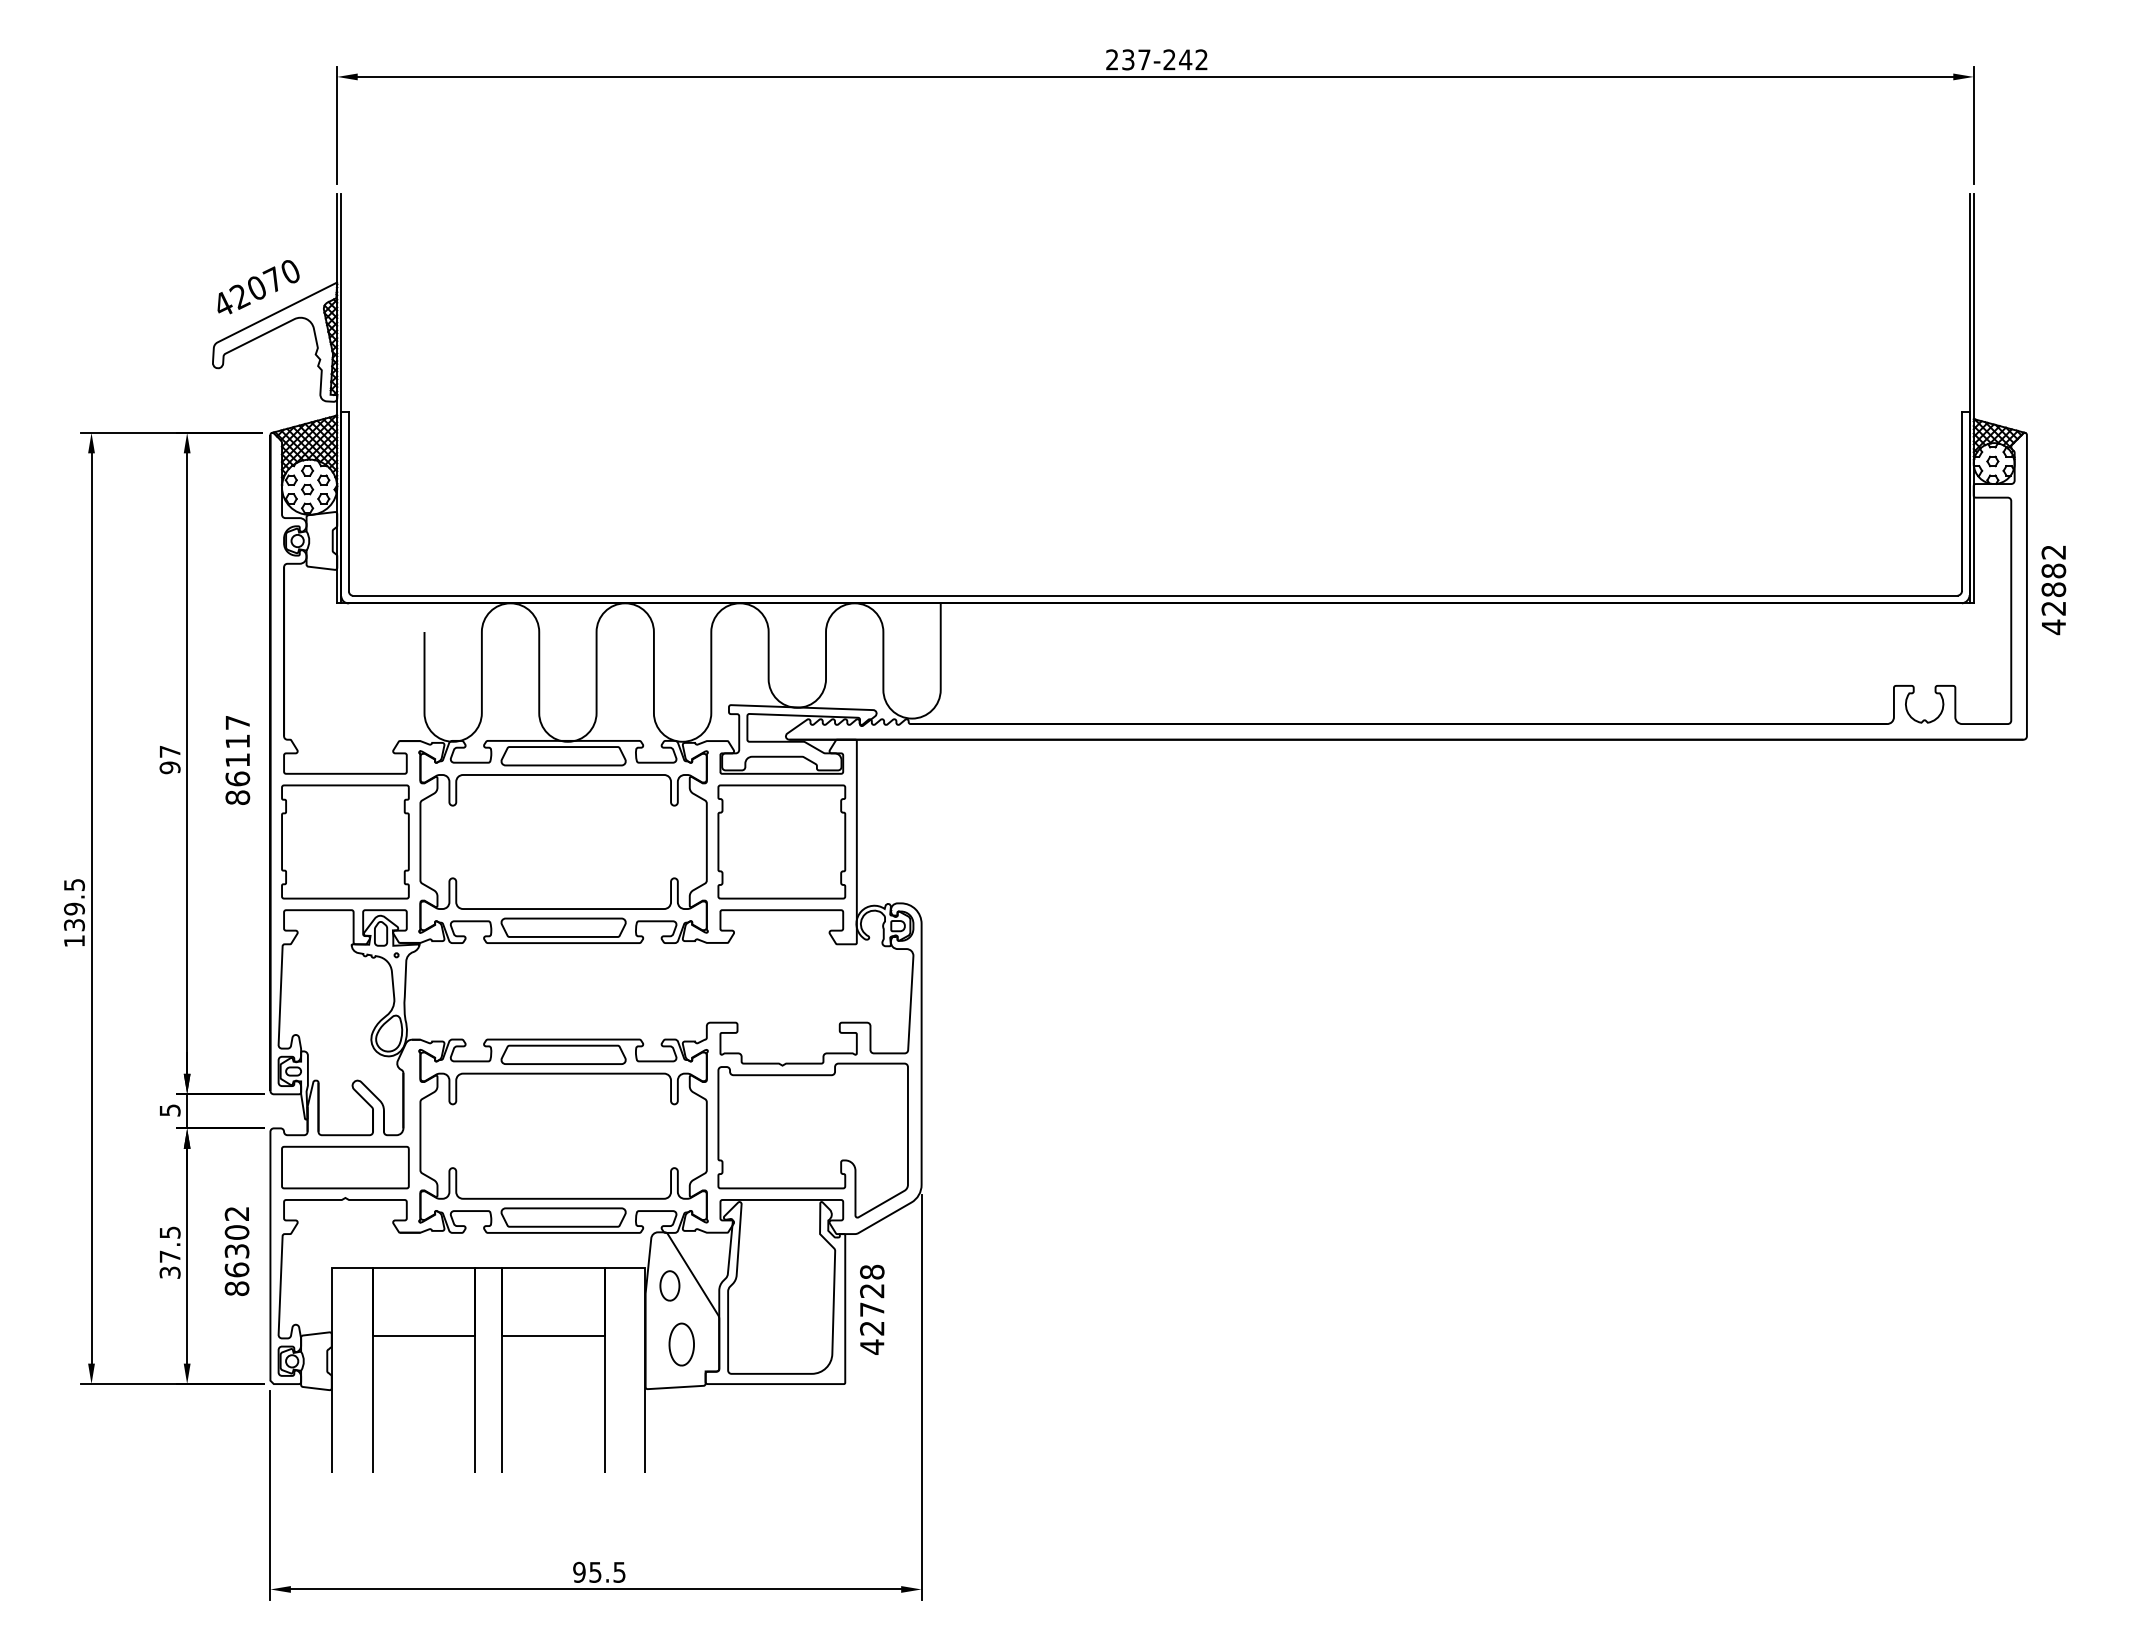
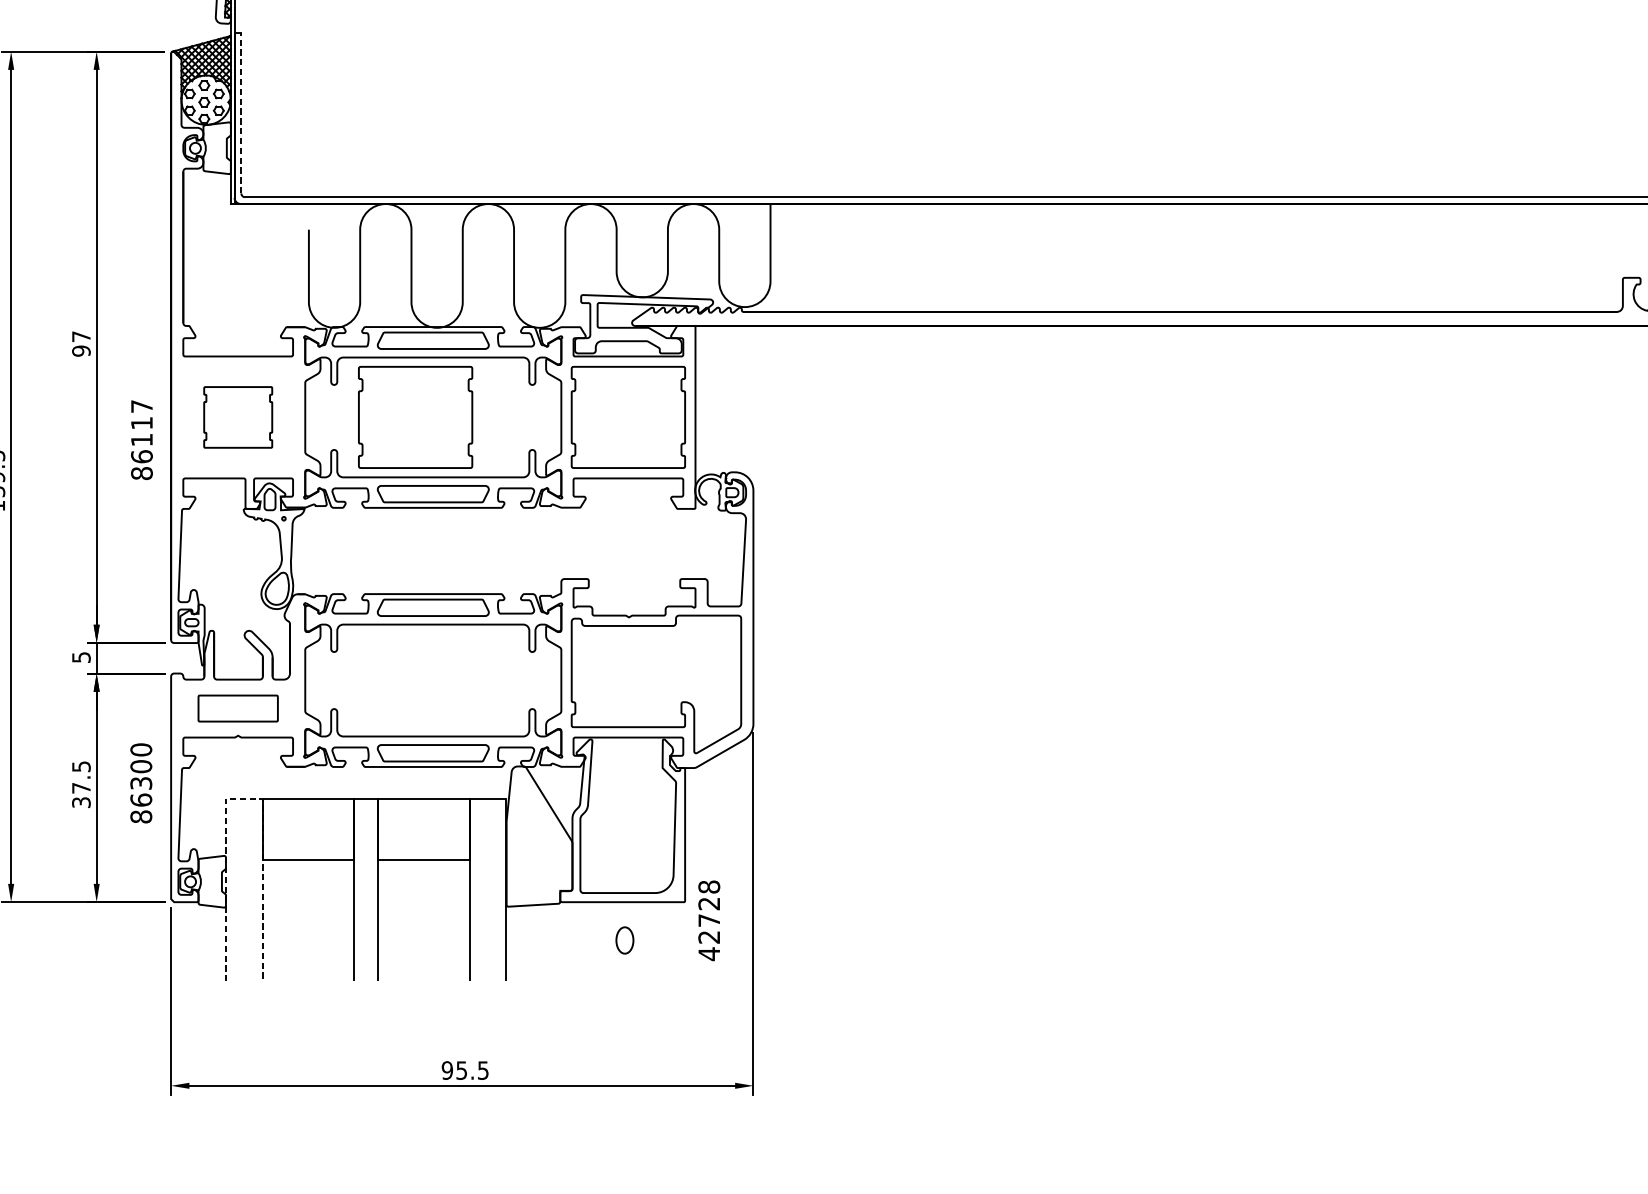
line: (348, 501) -> (240, 112), solid -> dashed
text: (237, 760) -> (141, 440), moved
part: (345, 841) -> (238, 416), size x0.6
part: (543, 841) -> (415, 416), added
part: (345, 1167) -> (238, 708), size x0.7
text: (236, 1213) -> (140, 749), 86302 -> 86300
line: (352, 1268) -> (244, 798), solid -> dashed
part: (669, 1285) -> (624, 940), moved
text: (872, 1309) -> (709, 920), moved
part: (681, 1344) -> (538, 866), removed

